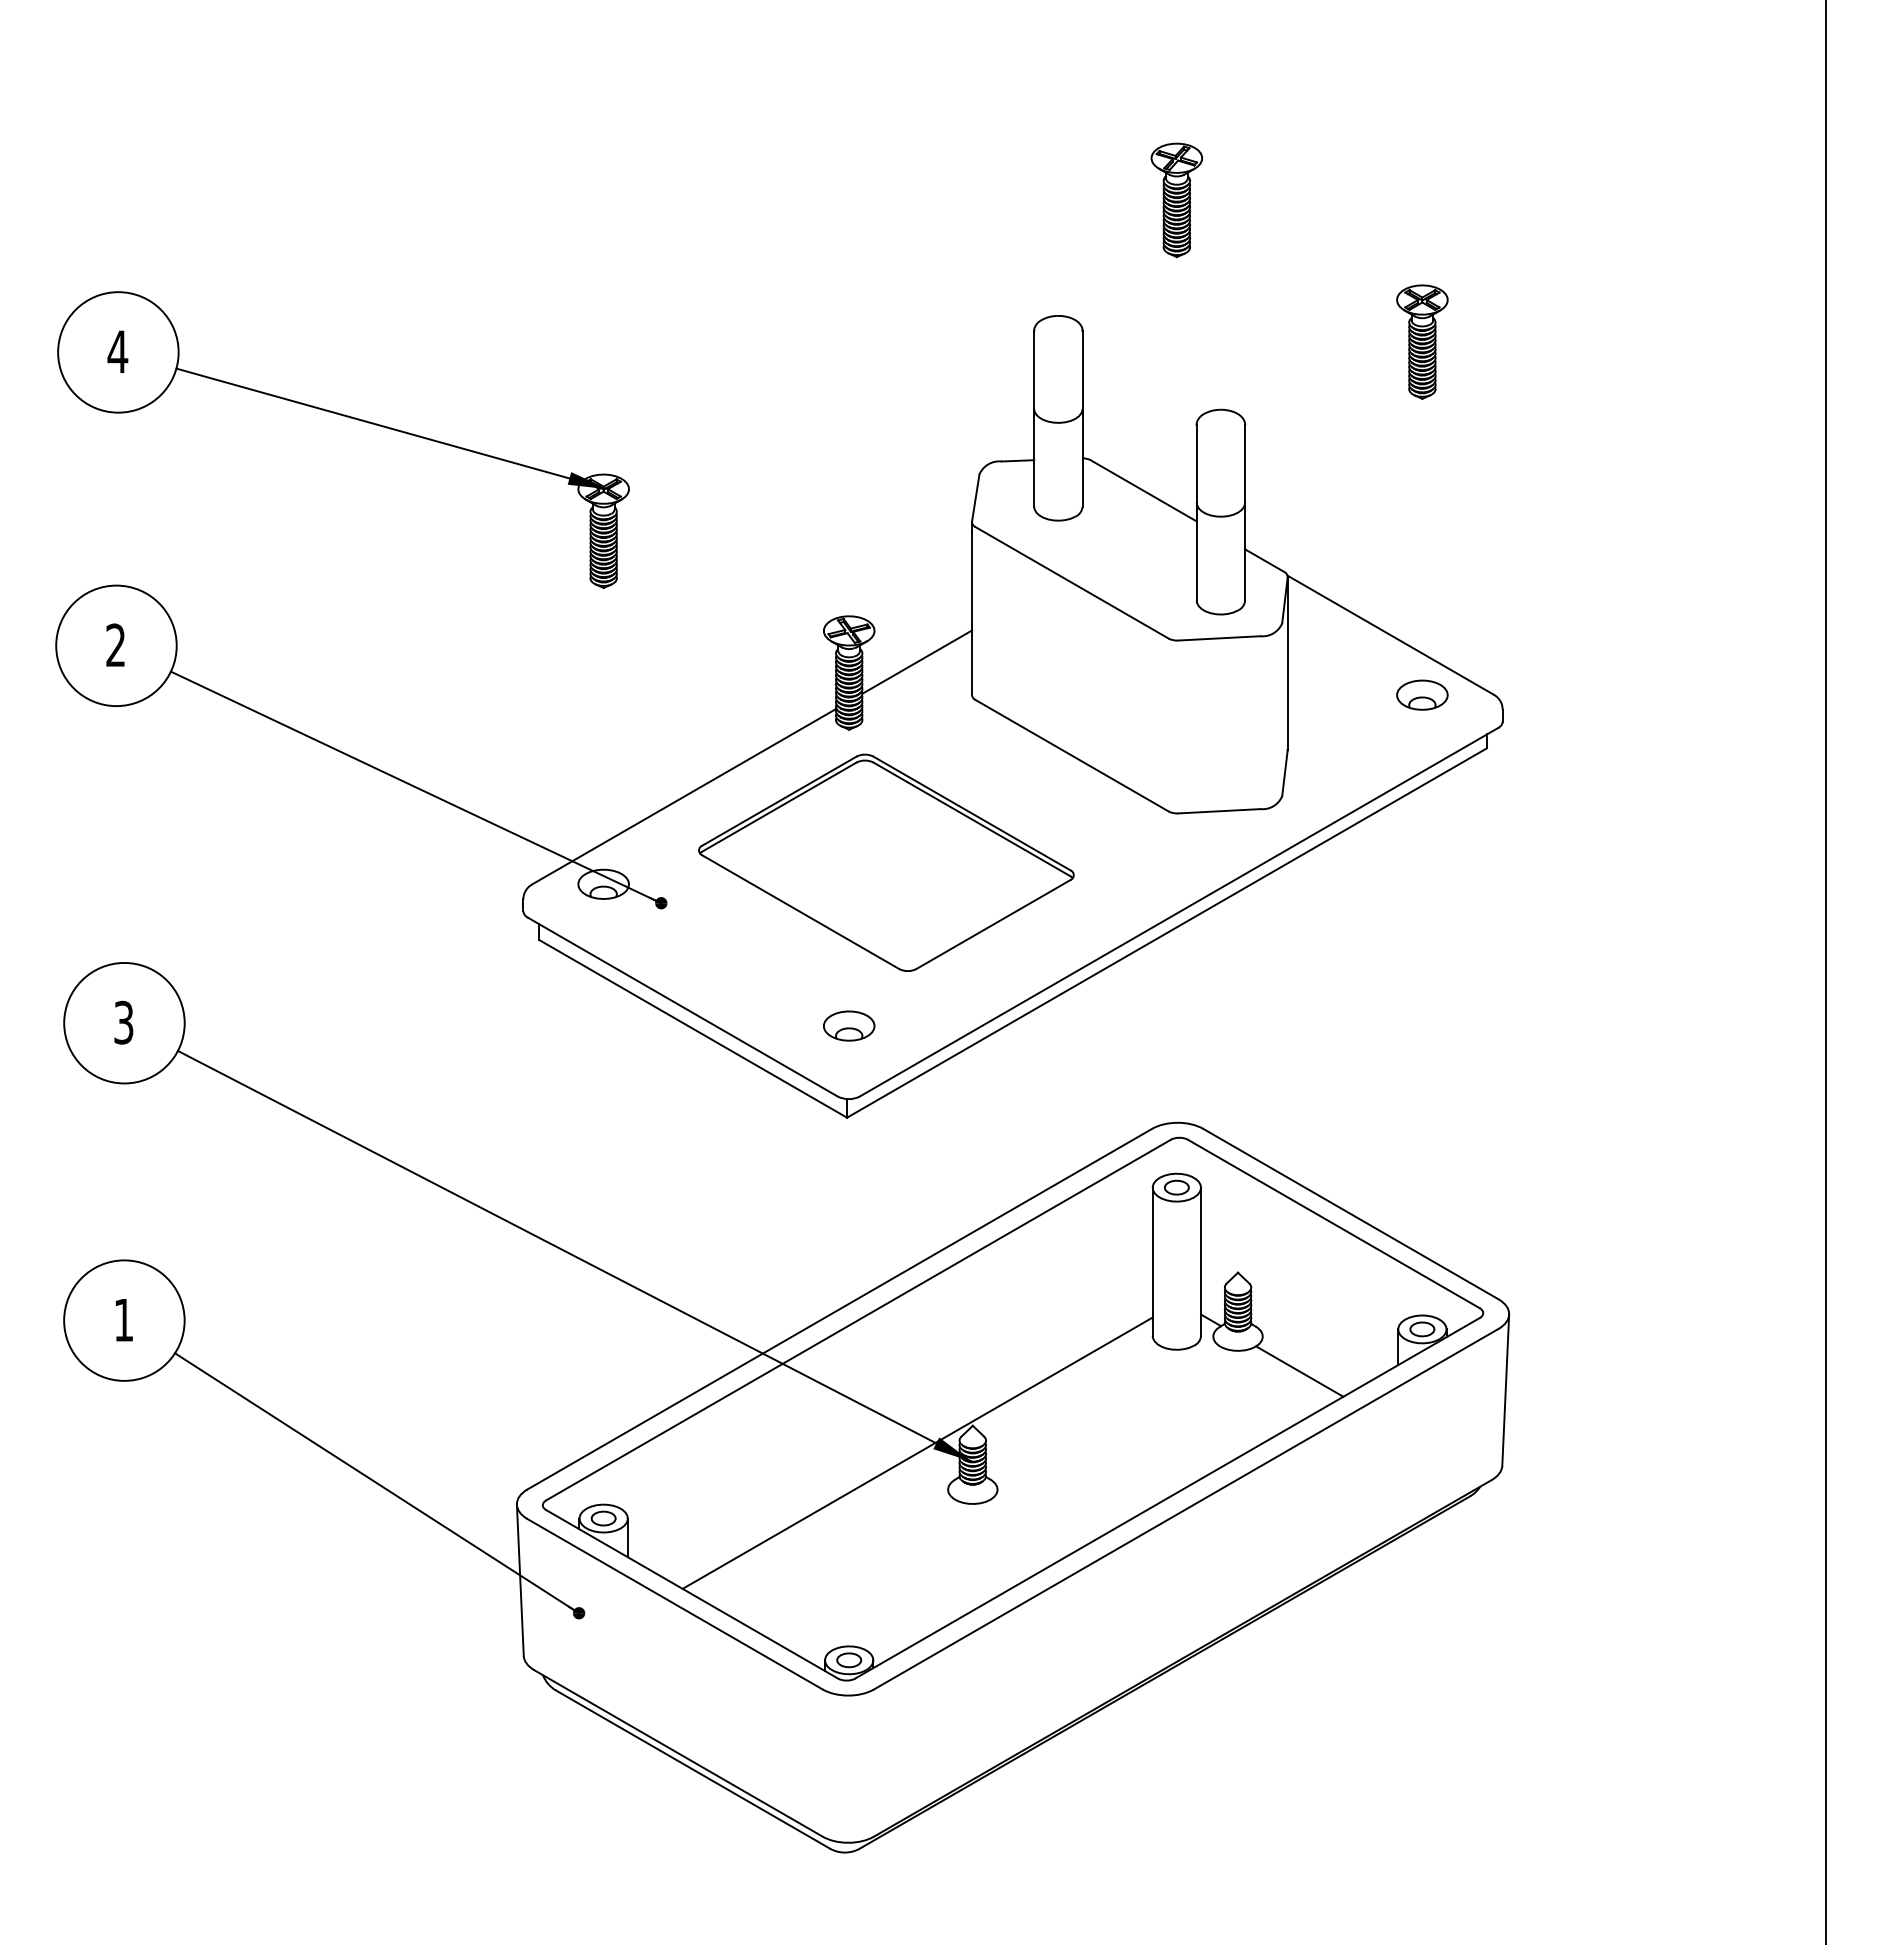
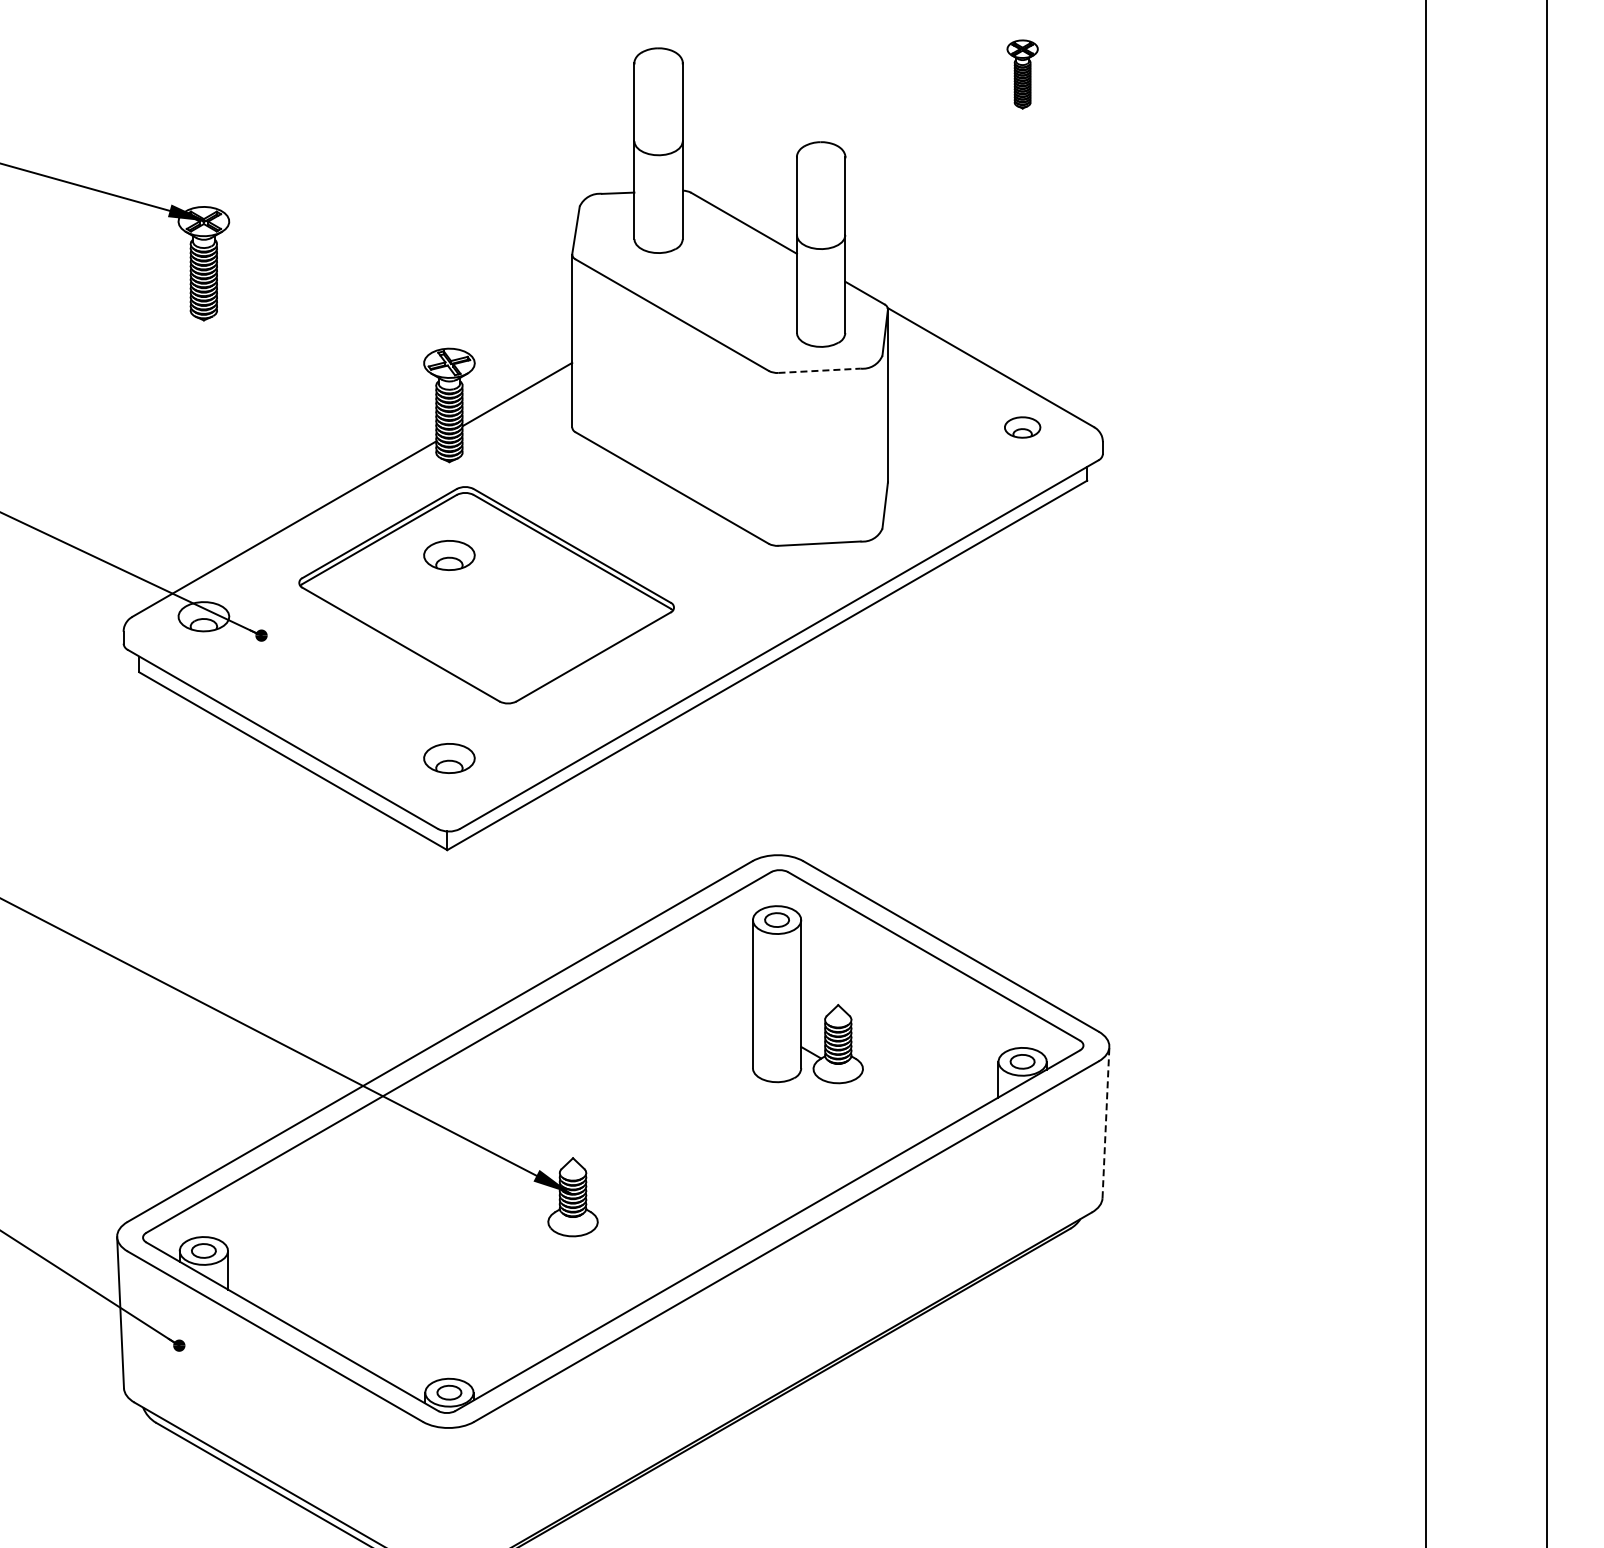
part: (1422, 341) -> (1022, 73), size x0.6
line: (1219, 638) -> (819, 370), solid -> dashed
part: (1422, 694) -> (1022, 426), size x0.7
part: (849, 822) -> (449, 554), added
line: (1299, 1371) -> (899, 1103), removed
line: (1505, 1390) -> (1105, 1122), solid -> dashed
line: (917, 1452) -> (517, 1184), removed

